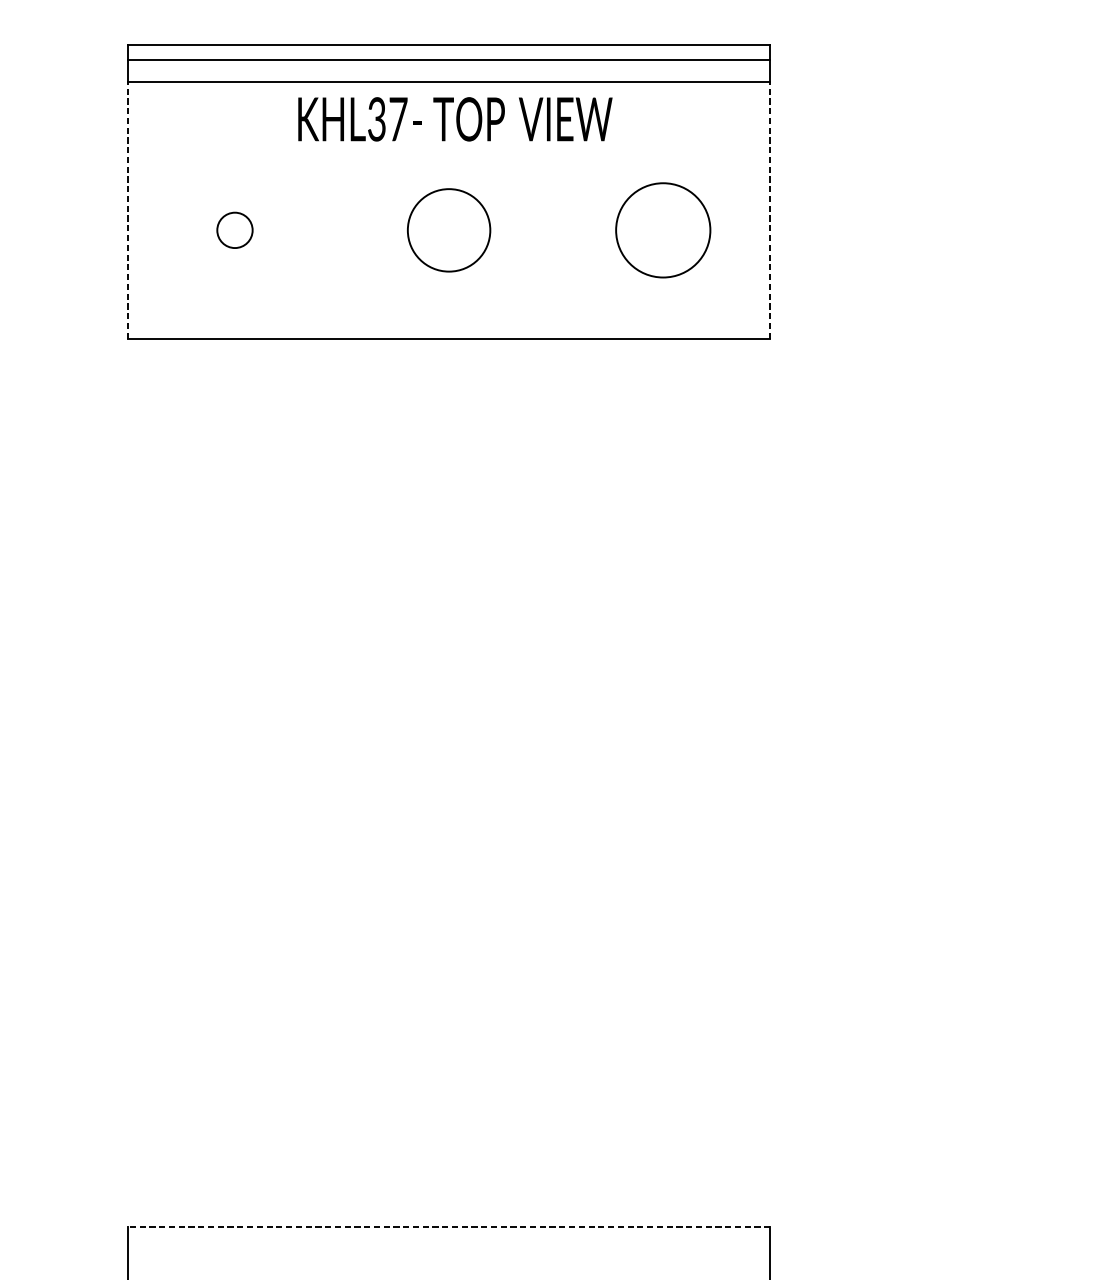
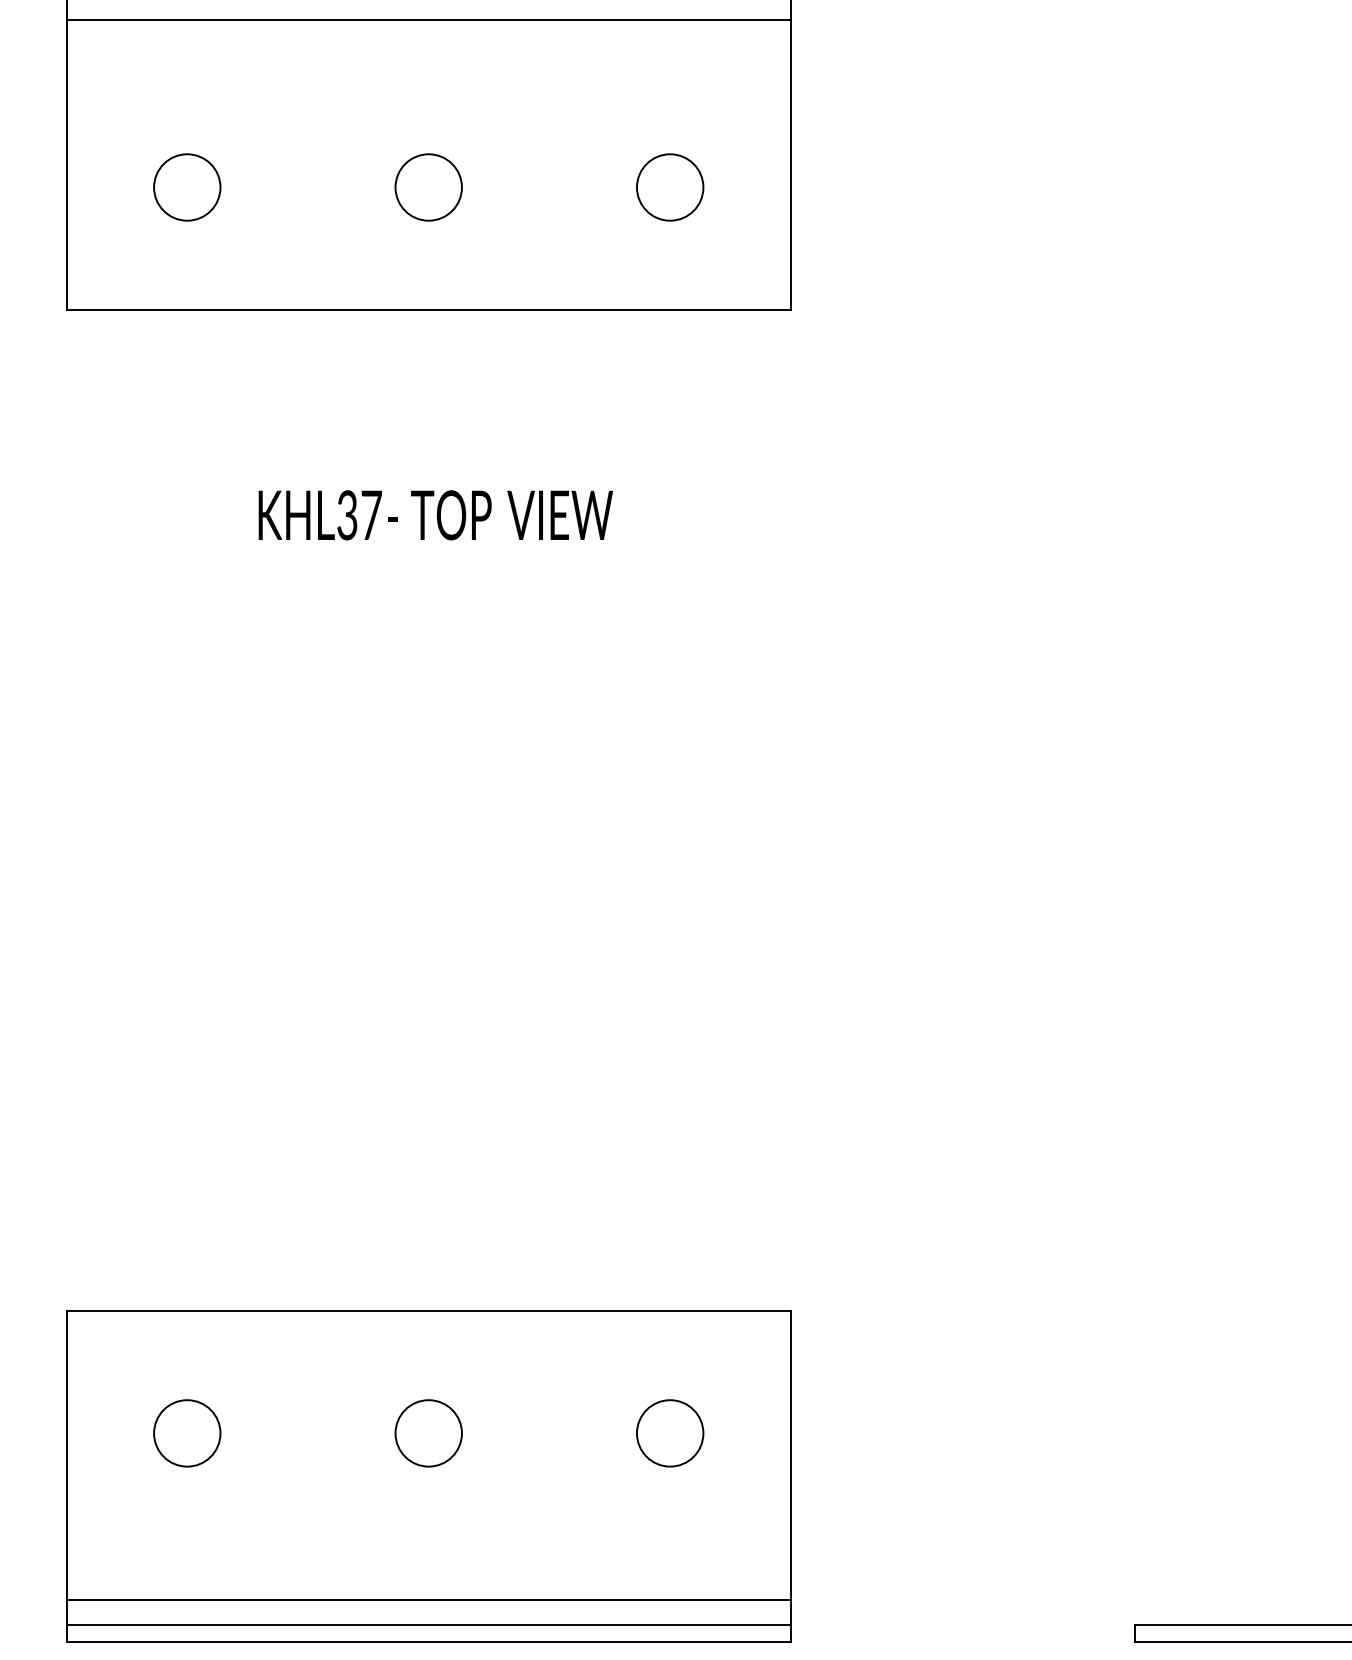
text: (455, 119) -> (435, 515), moved
line: (127, 210) -> (66, 165), dashed -> solid
line: (769, 210) -> (790, 165), dashed -> solid
circle: (235, 230) -> (187, 187), size x1.67
circle: (448, 230) -> (428, 187), size x0.71
circle: (662, 230) -> (669, 187), size x0.62
line: (448, 1227) -> (428, 1311), dashed -> solid

